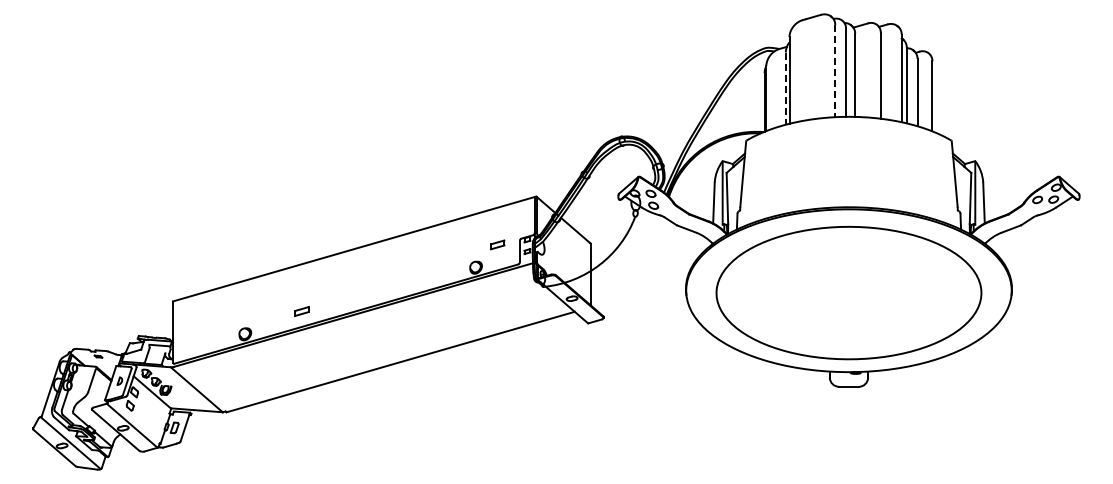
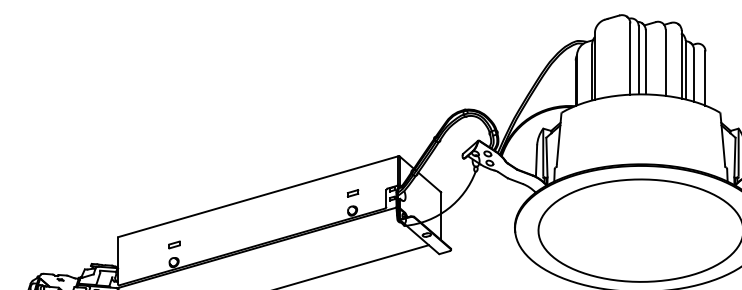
line: (835, 71) -> (630, 59), dashed -> solid
line: (785, 89) -> (591, 73), dashed -> solid
part: (497, 244) -> (352, 193), moved
part: (301, 311) -> (174, 244), moved

